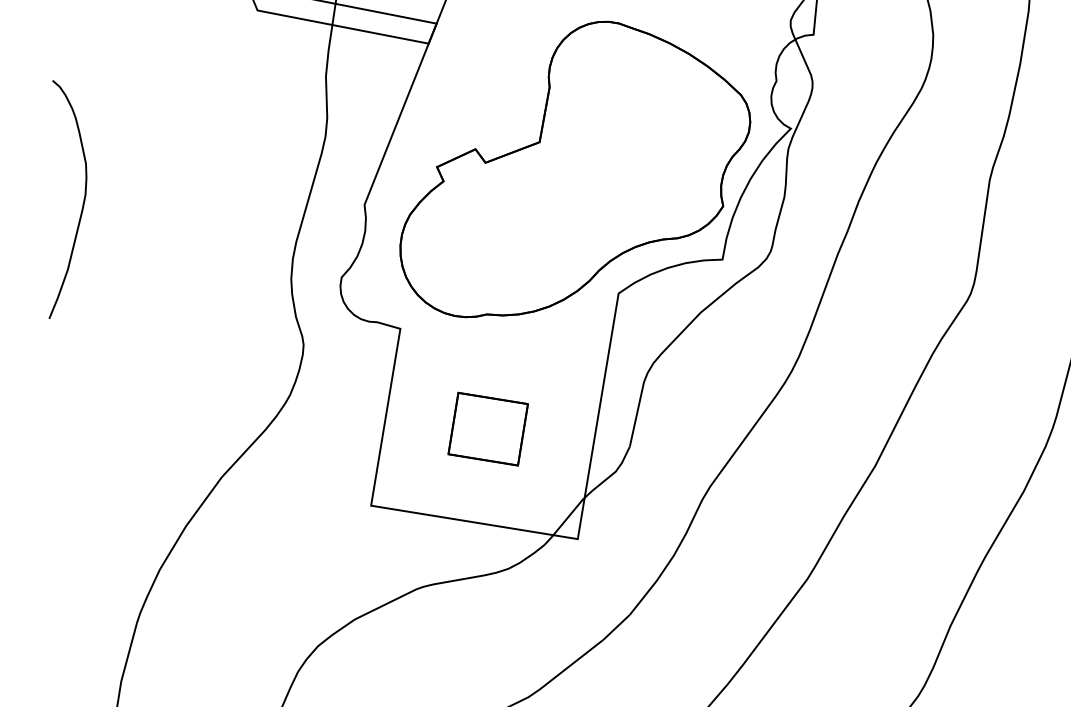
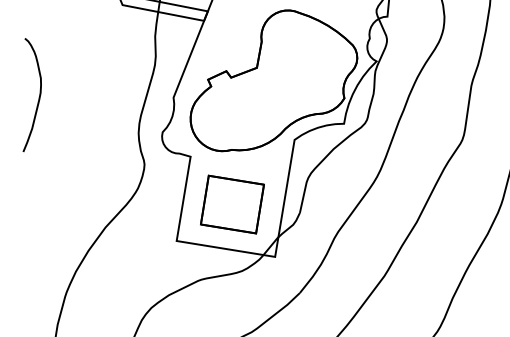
part: (488, 429) -> (232, 204), size x1.67

